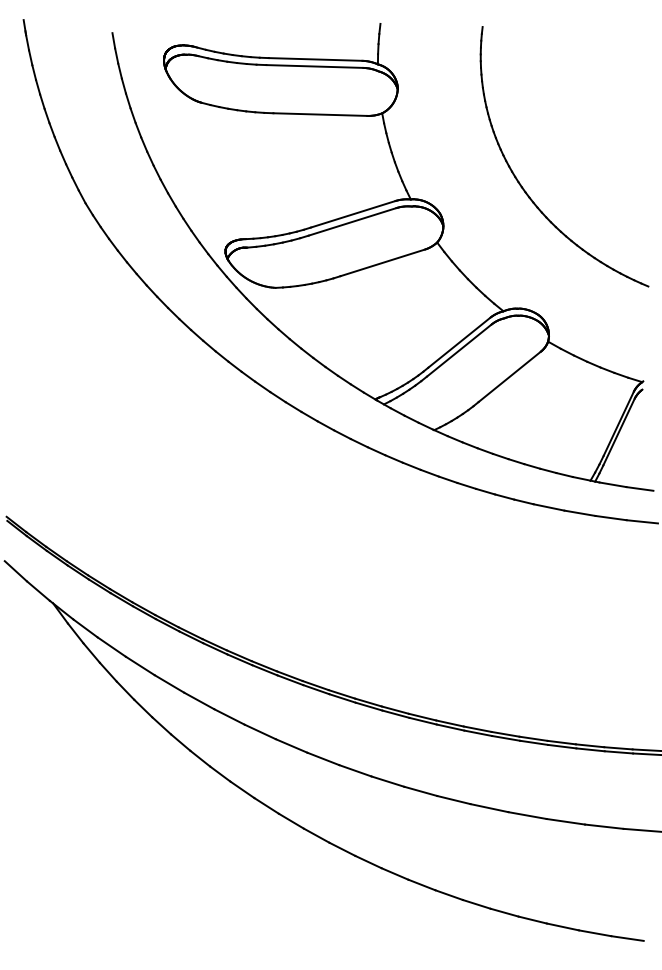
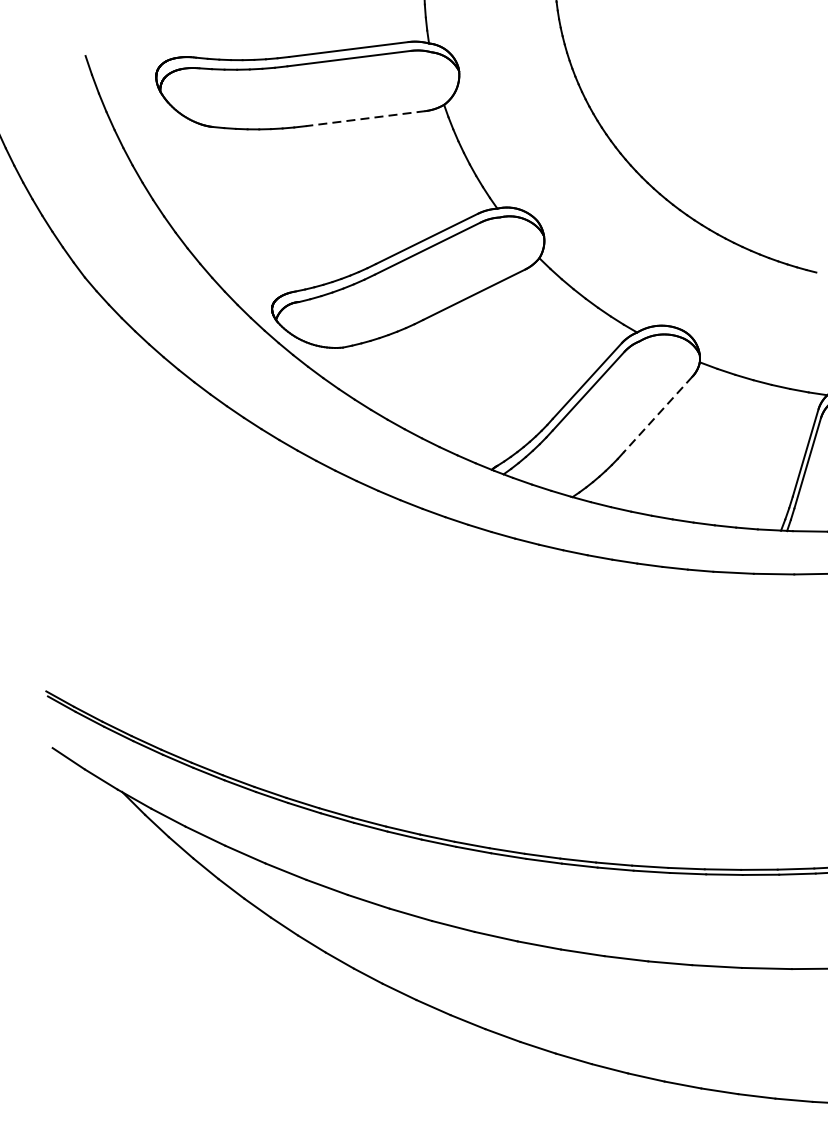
line: (320, 114) -> (365, 118), solid -> dashed
line: (509, 376) -> (657, 414), solid -> dashed

